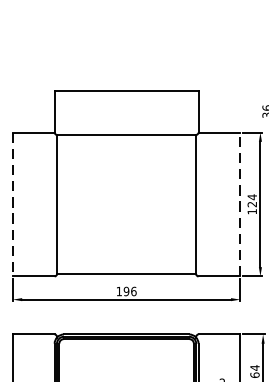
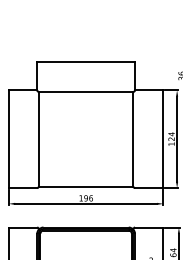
line: (12, 204) -> (8, 139), dashed -> solid
line: (240, 204) -> (163, 139), dashed -> solid

